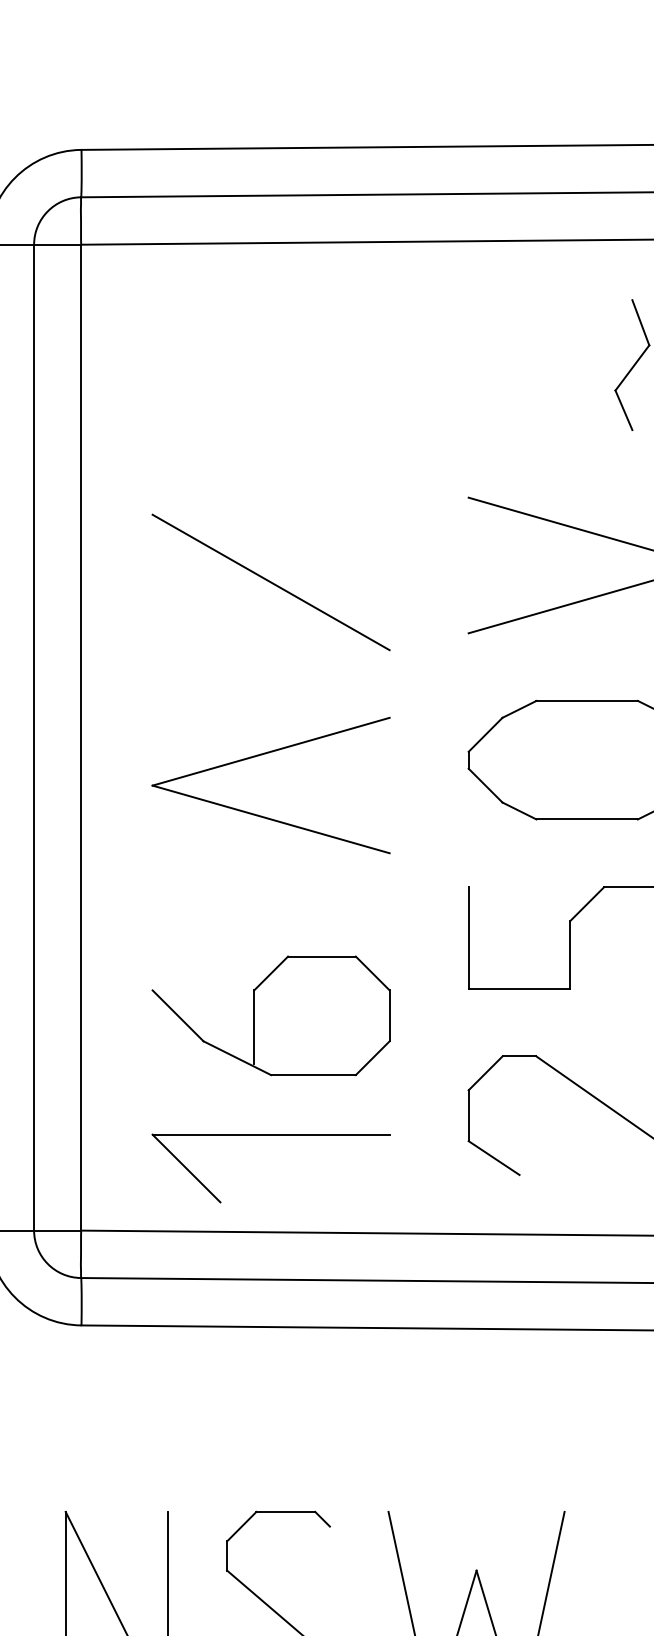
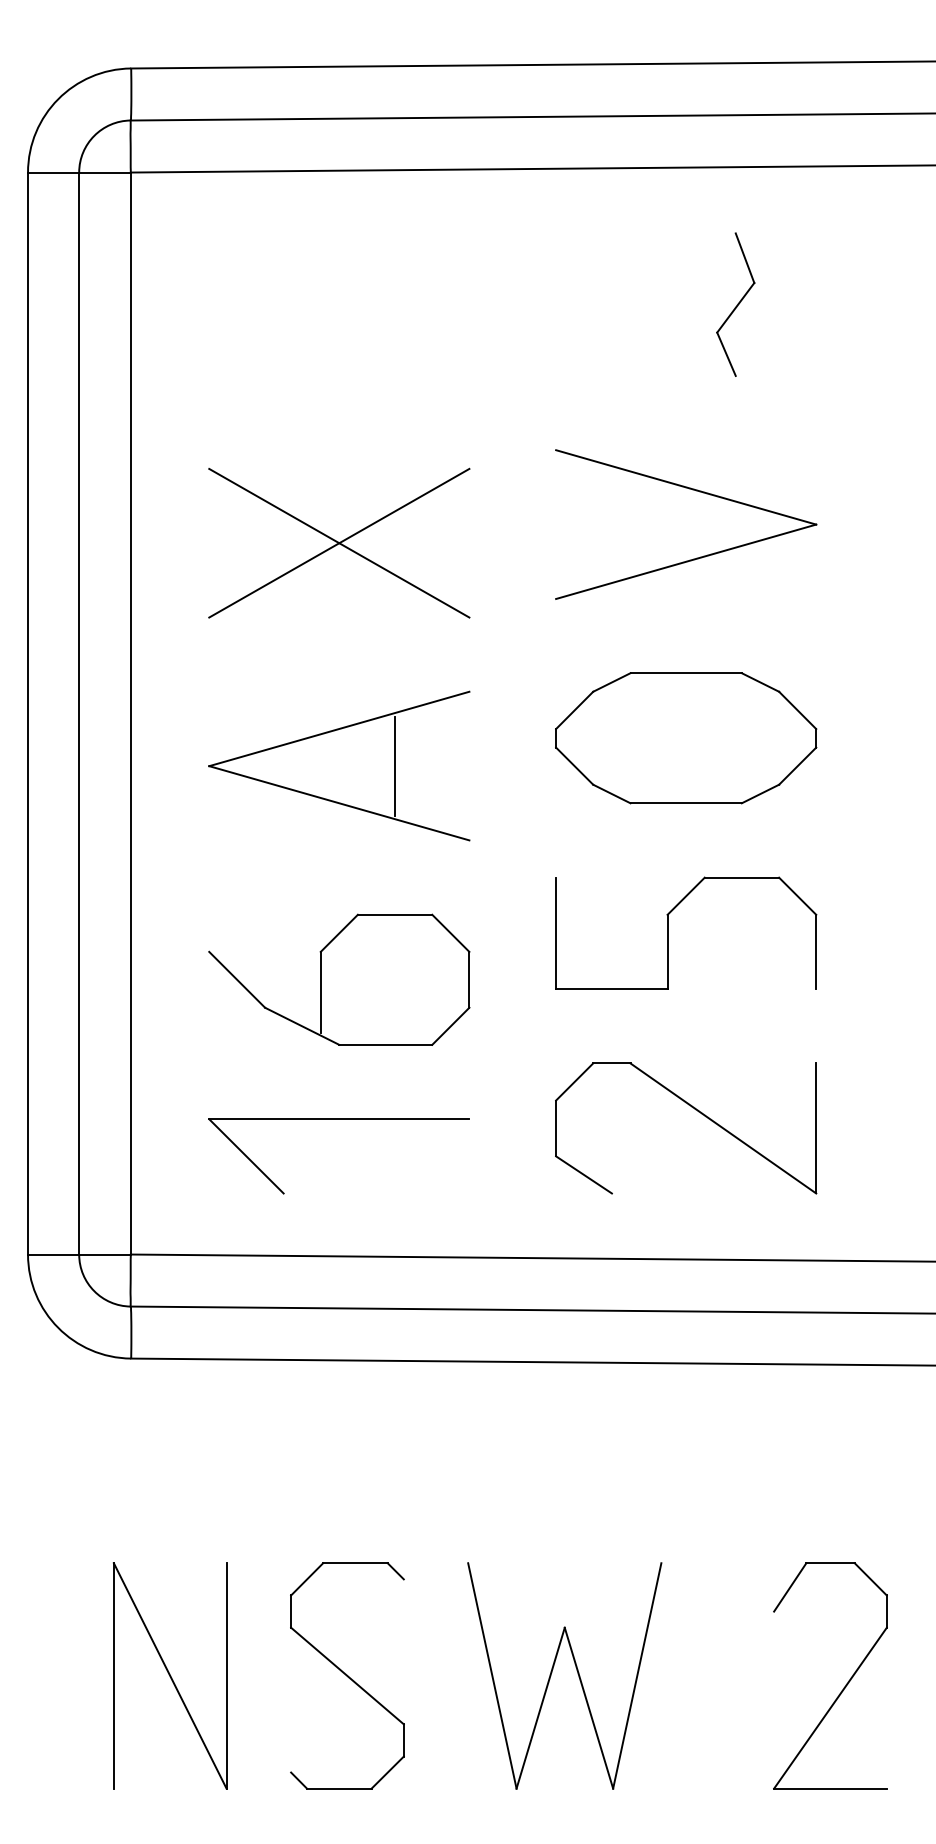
line: (271, 581) -> (339, 542), added
line: (322, 785) -> (395, 765), added
part: (271, 1015) -> (339, 979), moved
part: (270, 1134) -> (338, 1119), moved

